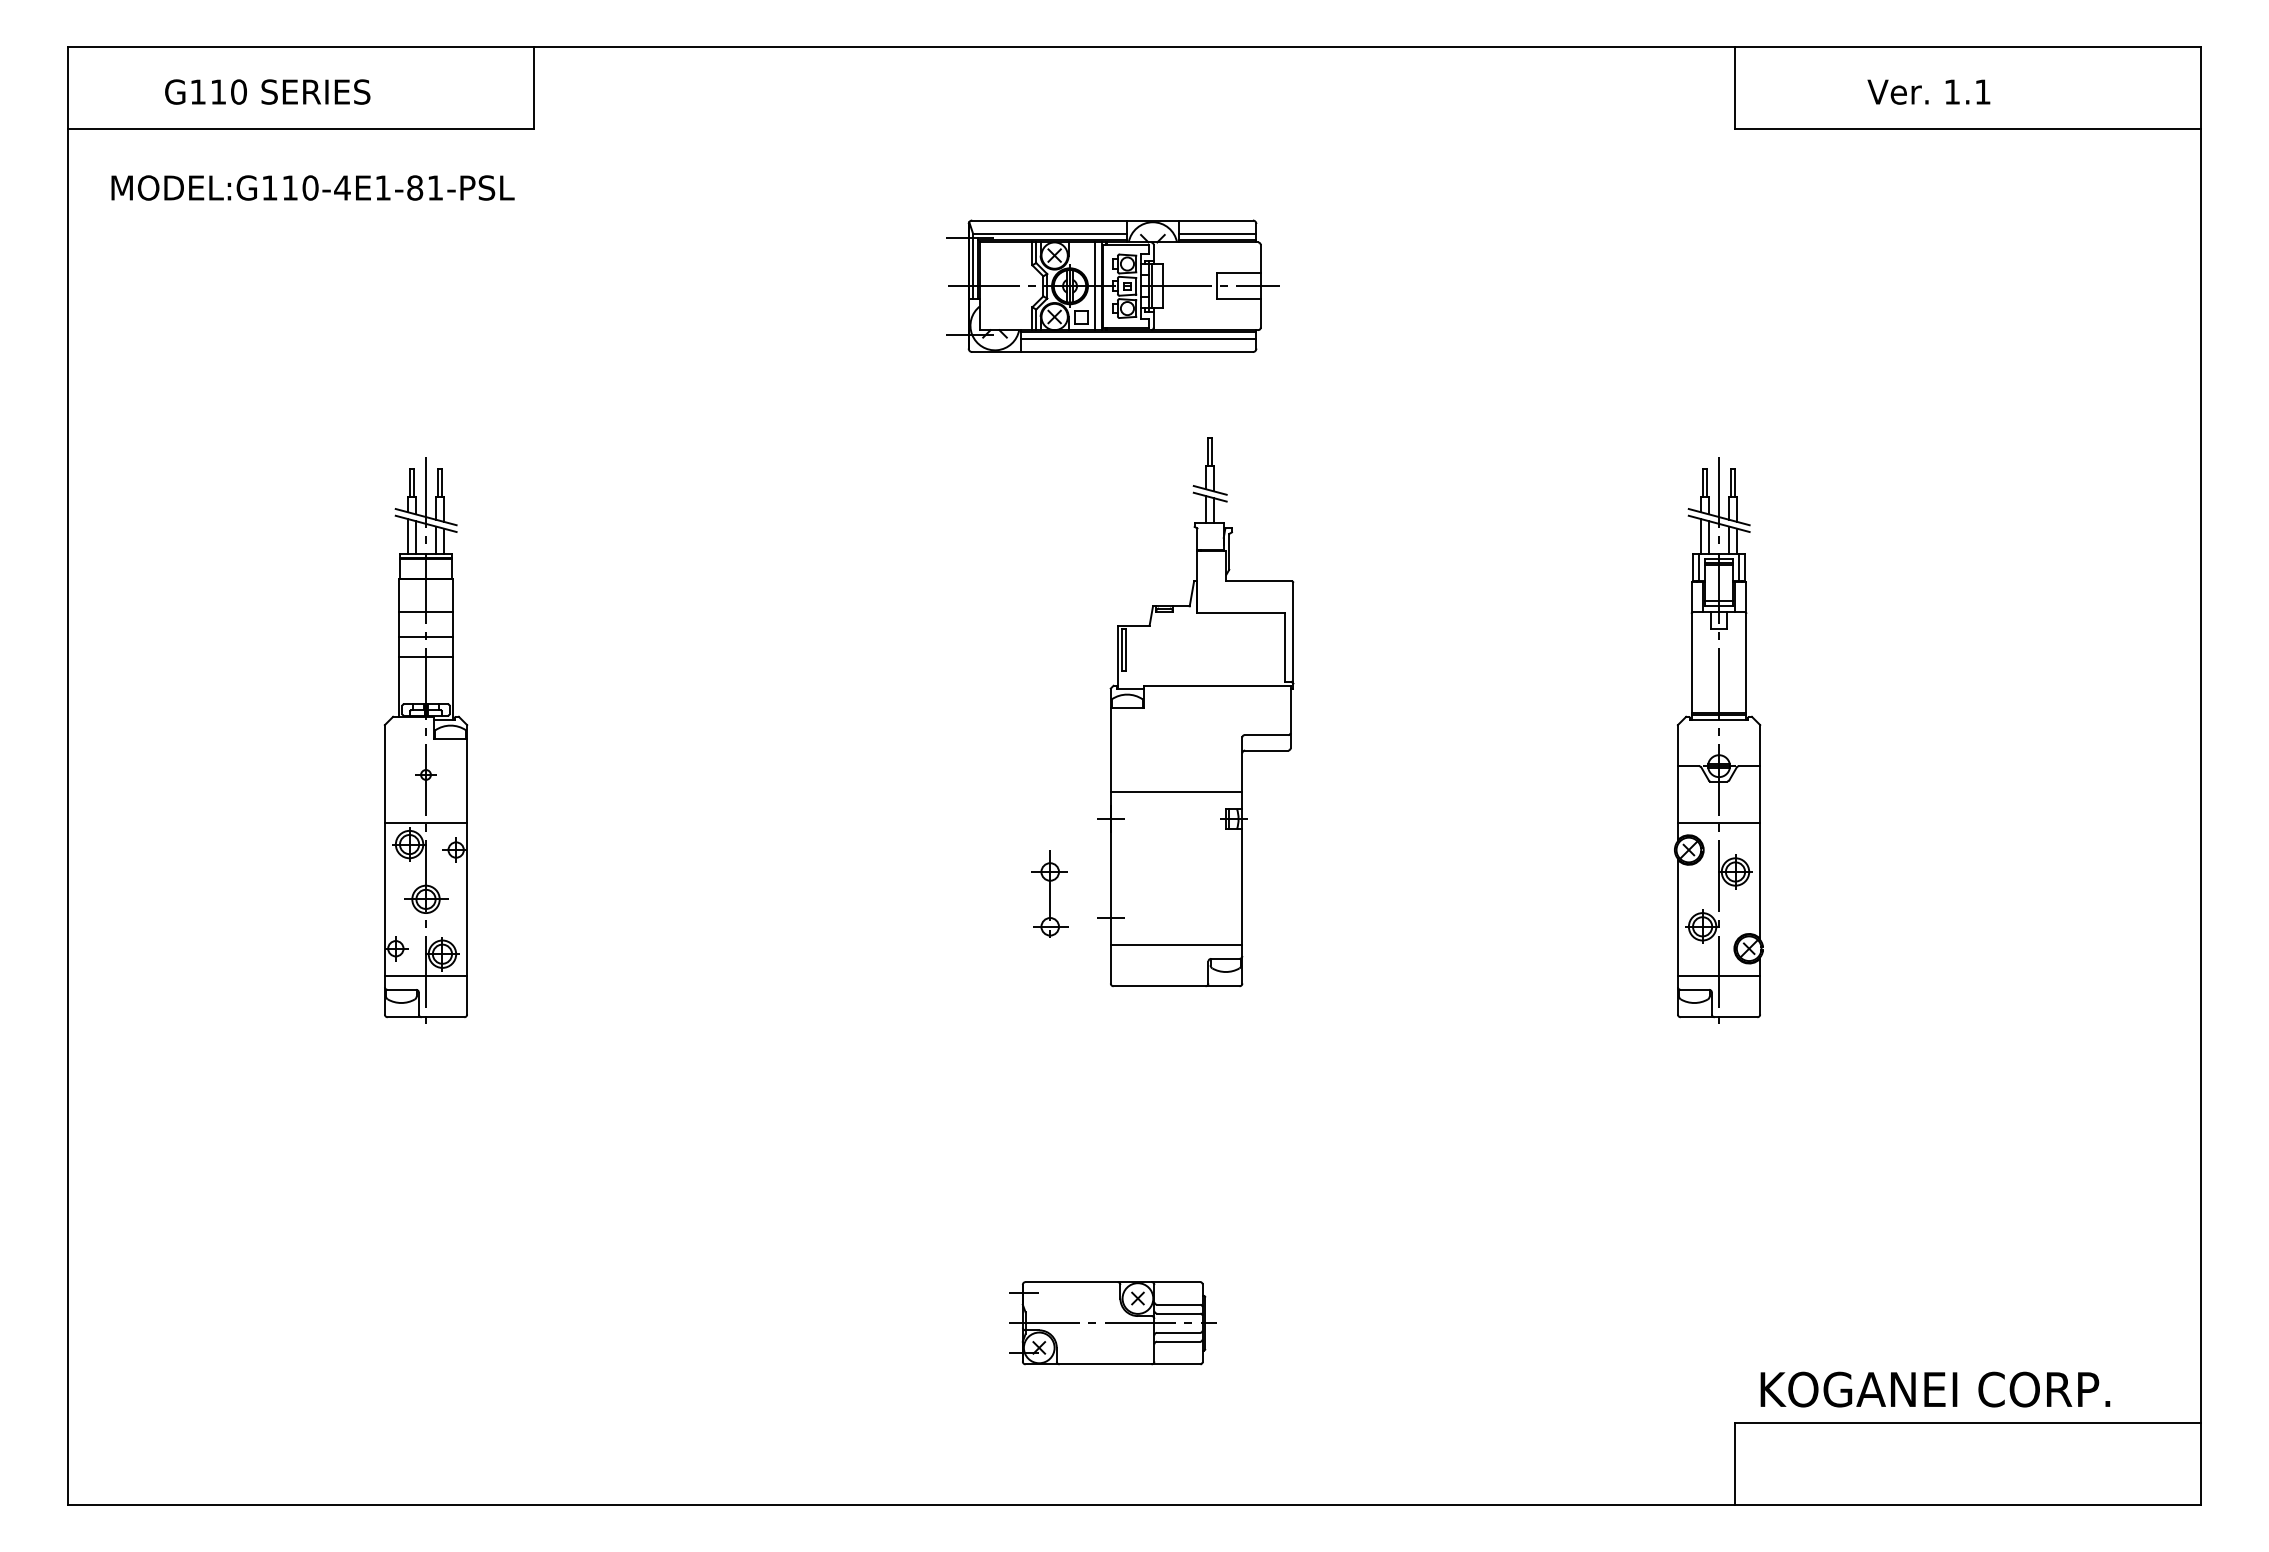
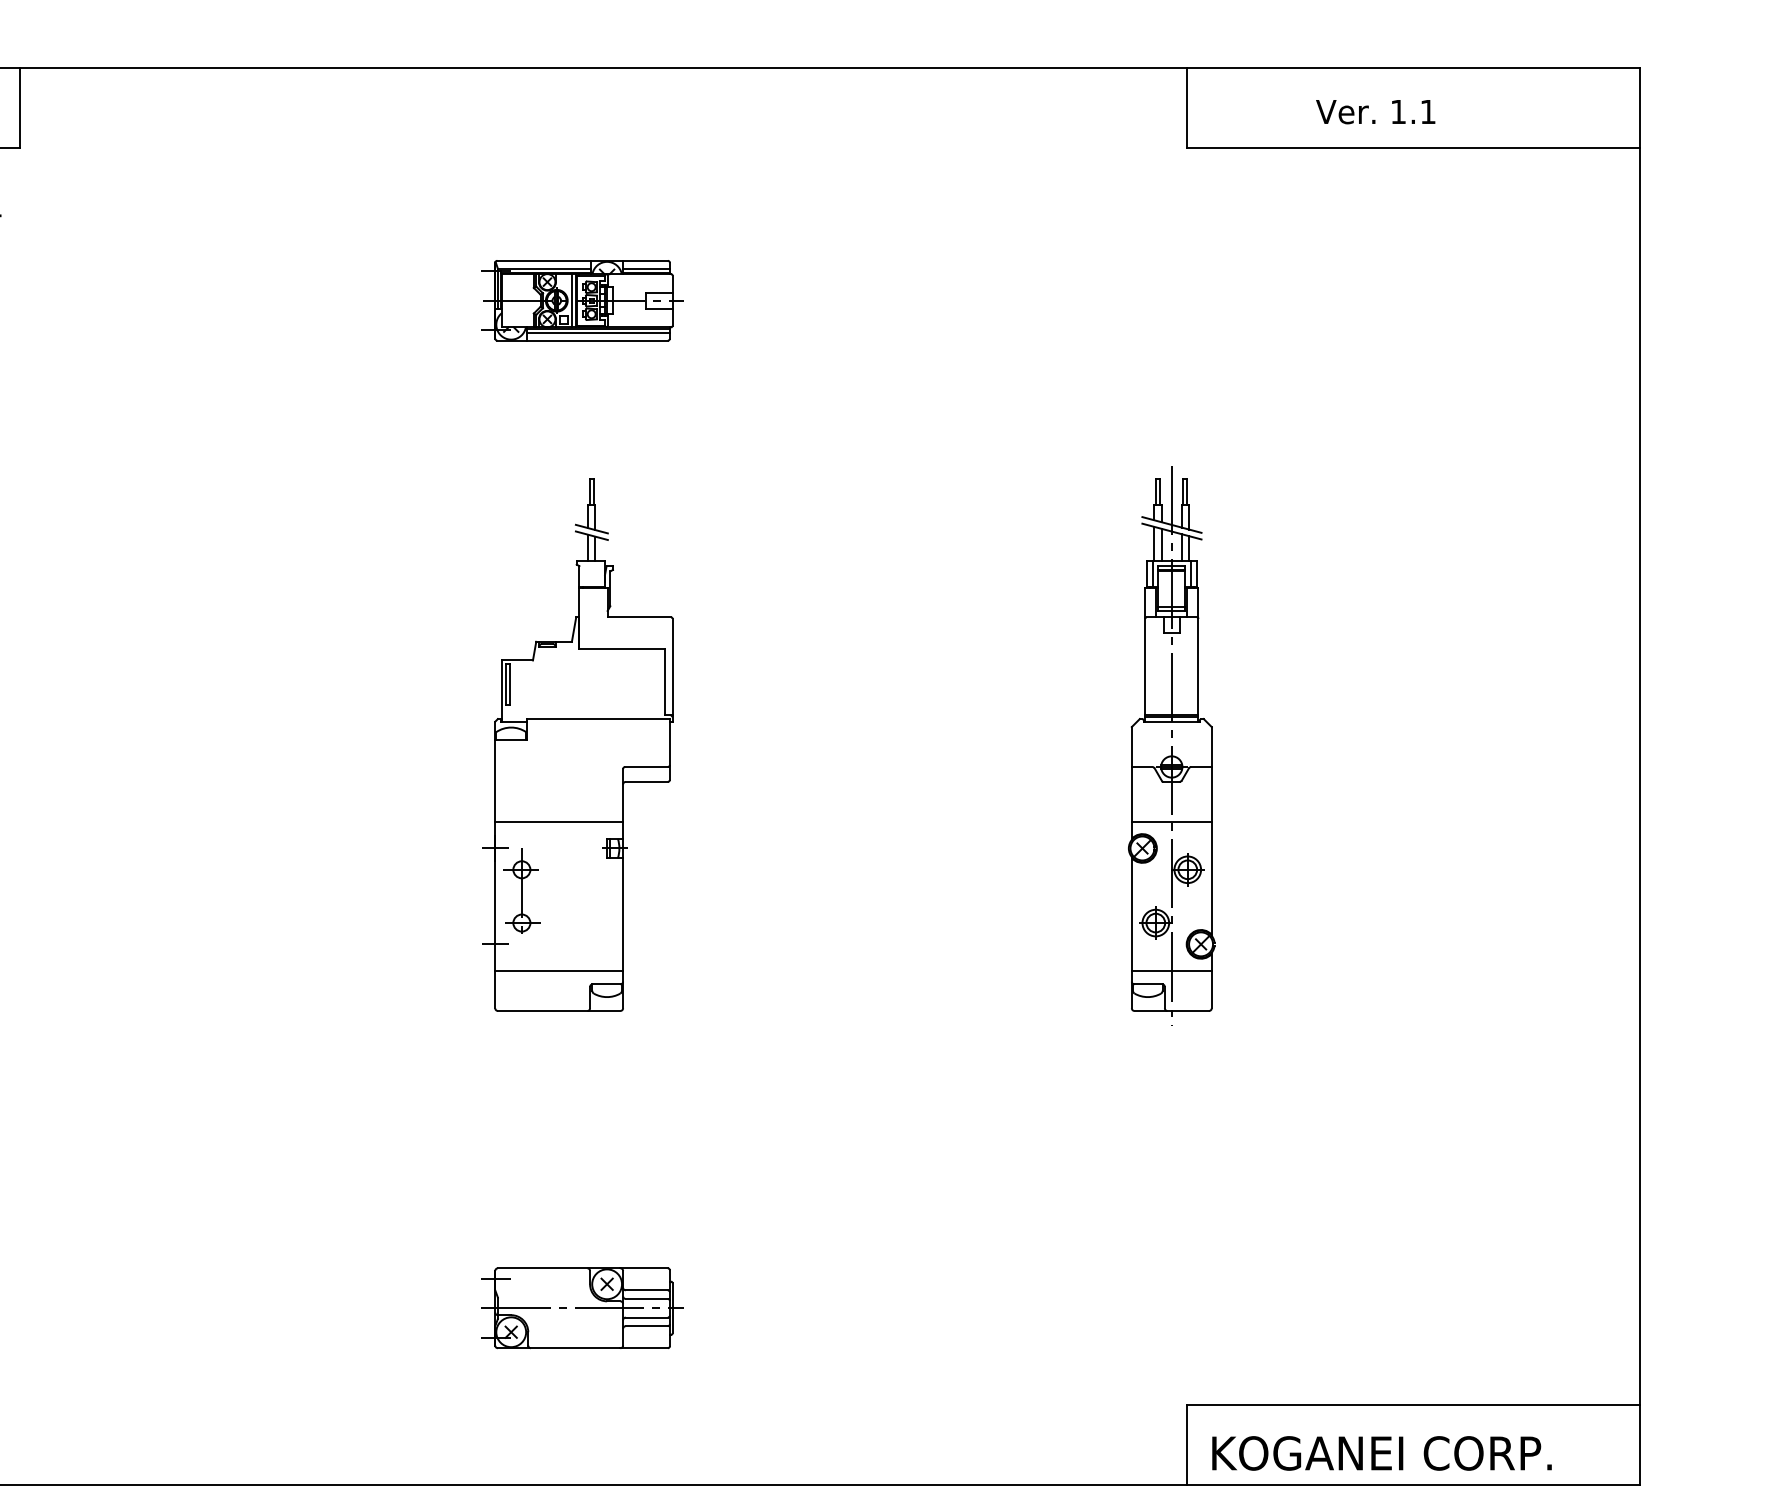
part: (1112, 286) -> (582, 300), size x0.62
part: (1195, 712) -> (577, 744), moved
text: (1935, 1389) -> (1382, 1453), moved

